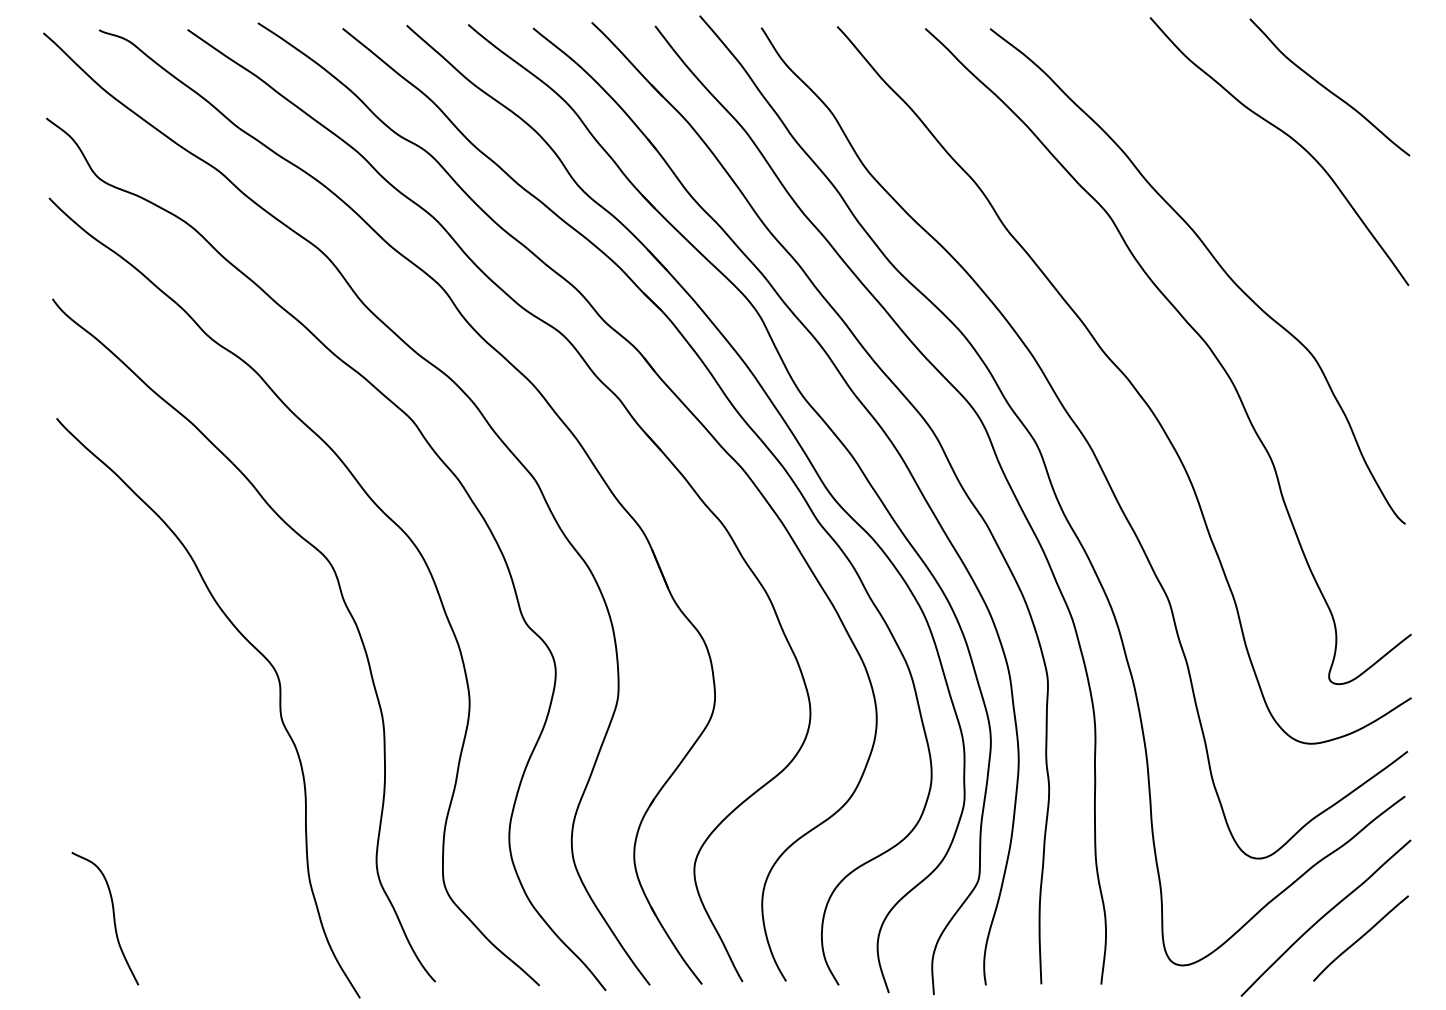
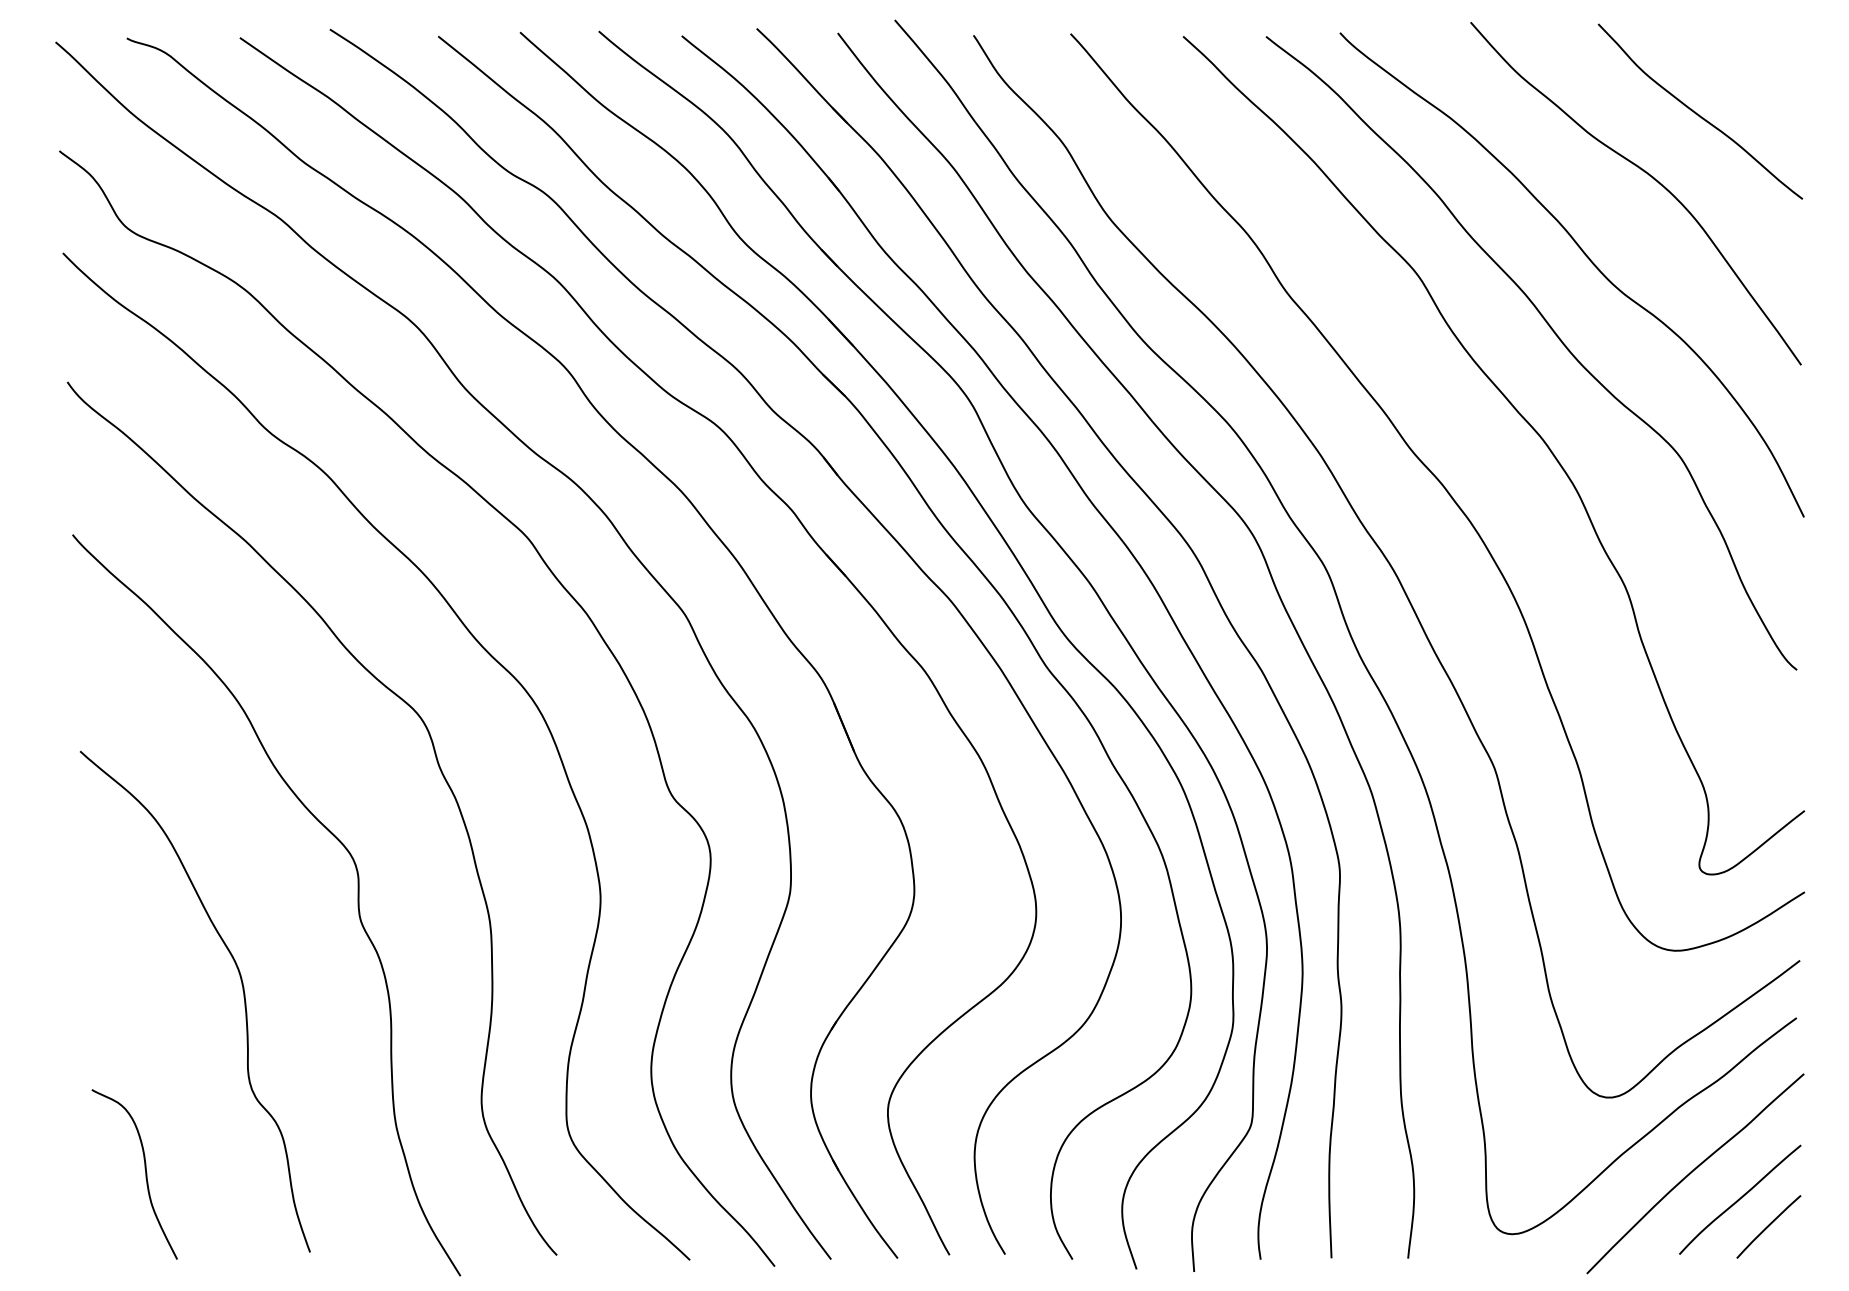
curve: (1241, 202) -> (1587, 258), added
curve: (189, 776) -> (242, 992), added
line: (1383, 959) -> (1768, 1226), added

